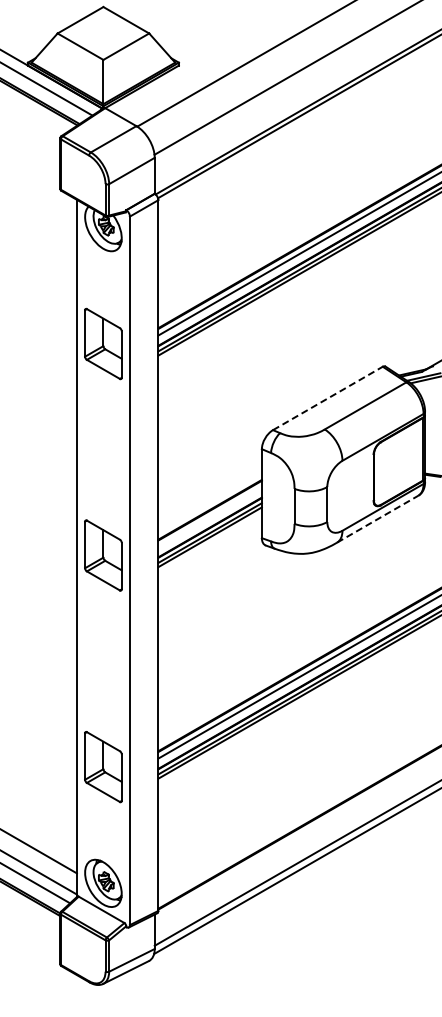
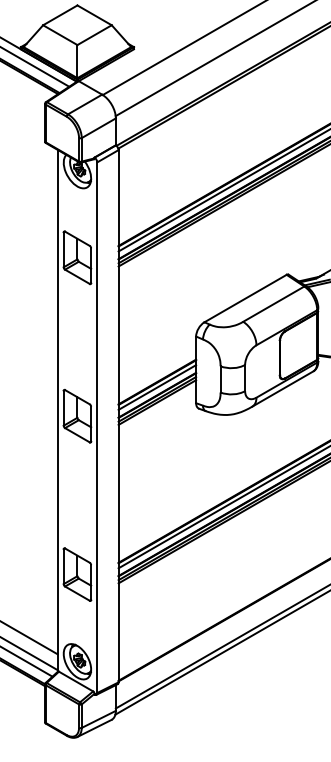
line: (328, 398) -> (246, 298), dashed -> solid
line: (209, 517) -> (156, 387), added
line: (377, 519) -> (282, 389), dashed -> solid

